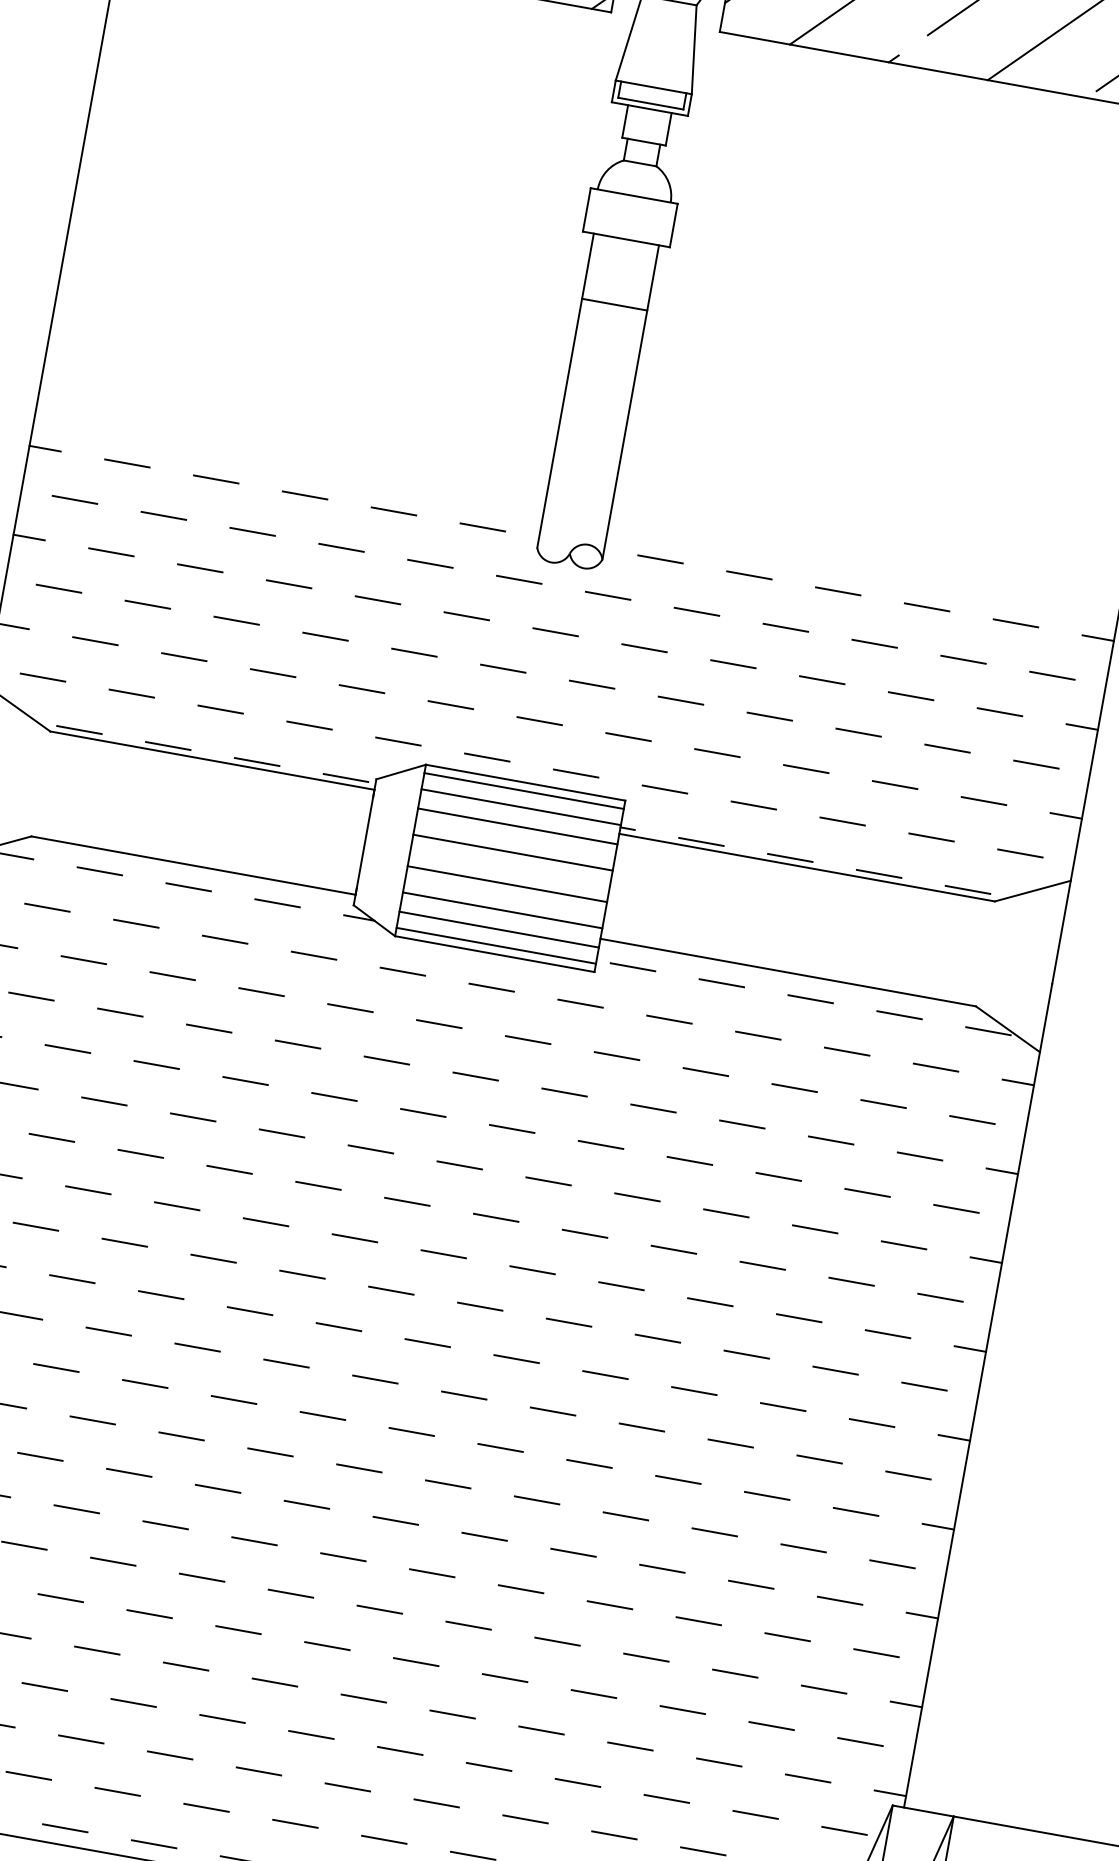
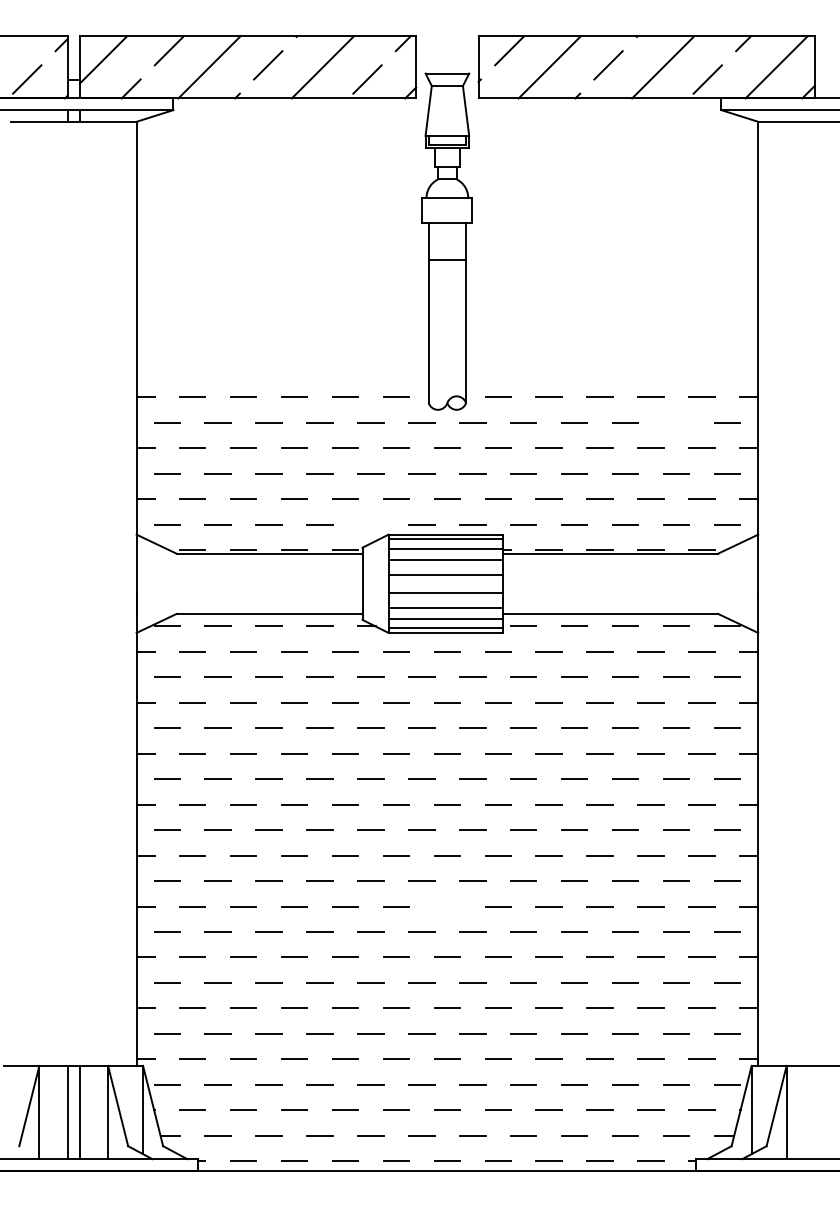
line: (963, 659) -> (676, 422), removed
line: (397, 741) -> (370, 524), removed
line: (412, 1431) -> (447, 906), removed

